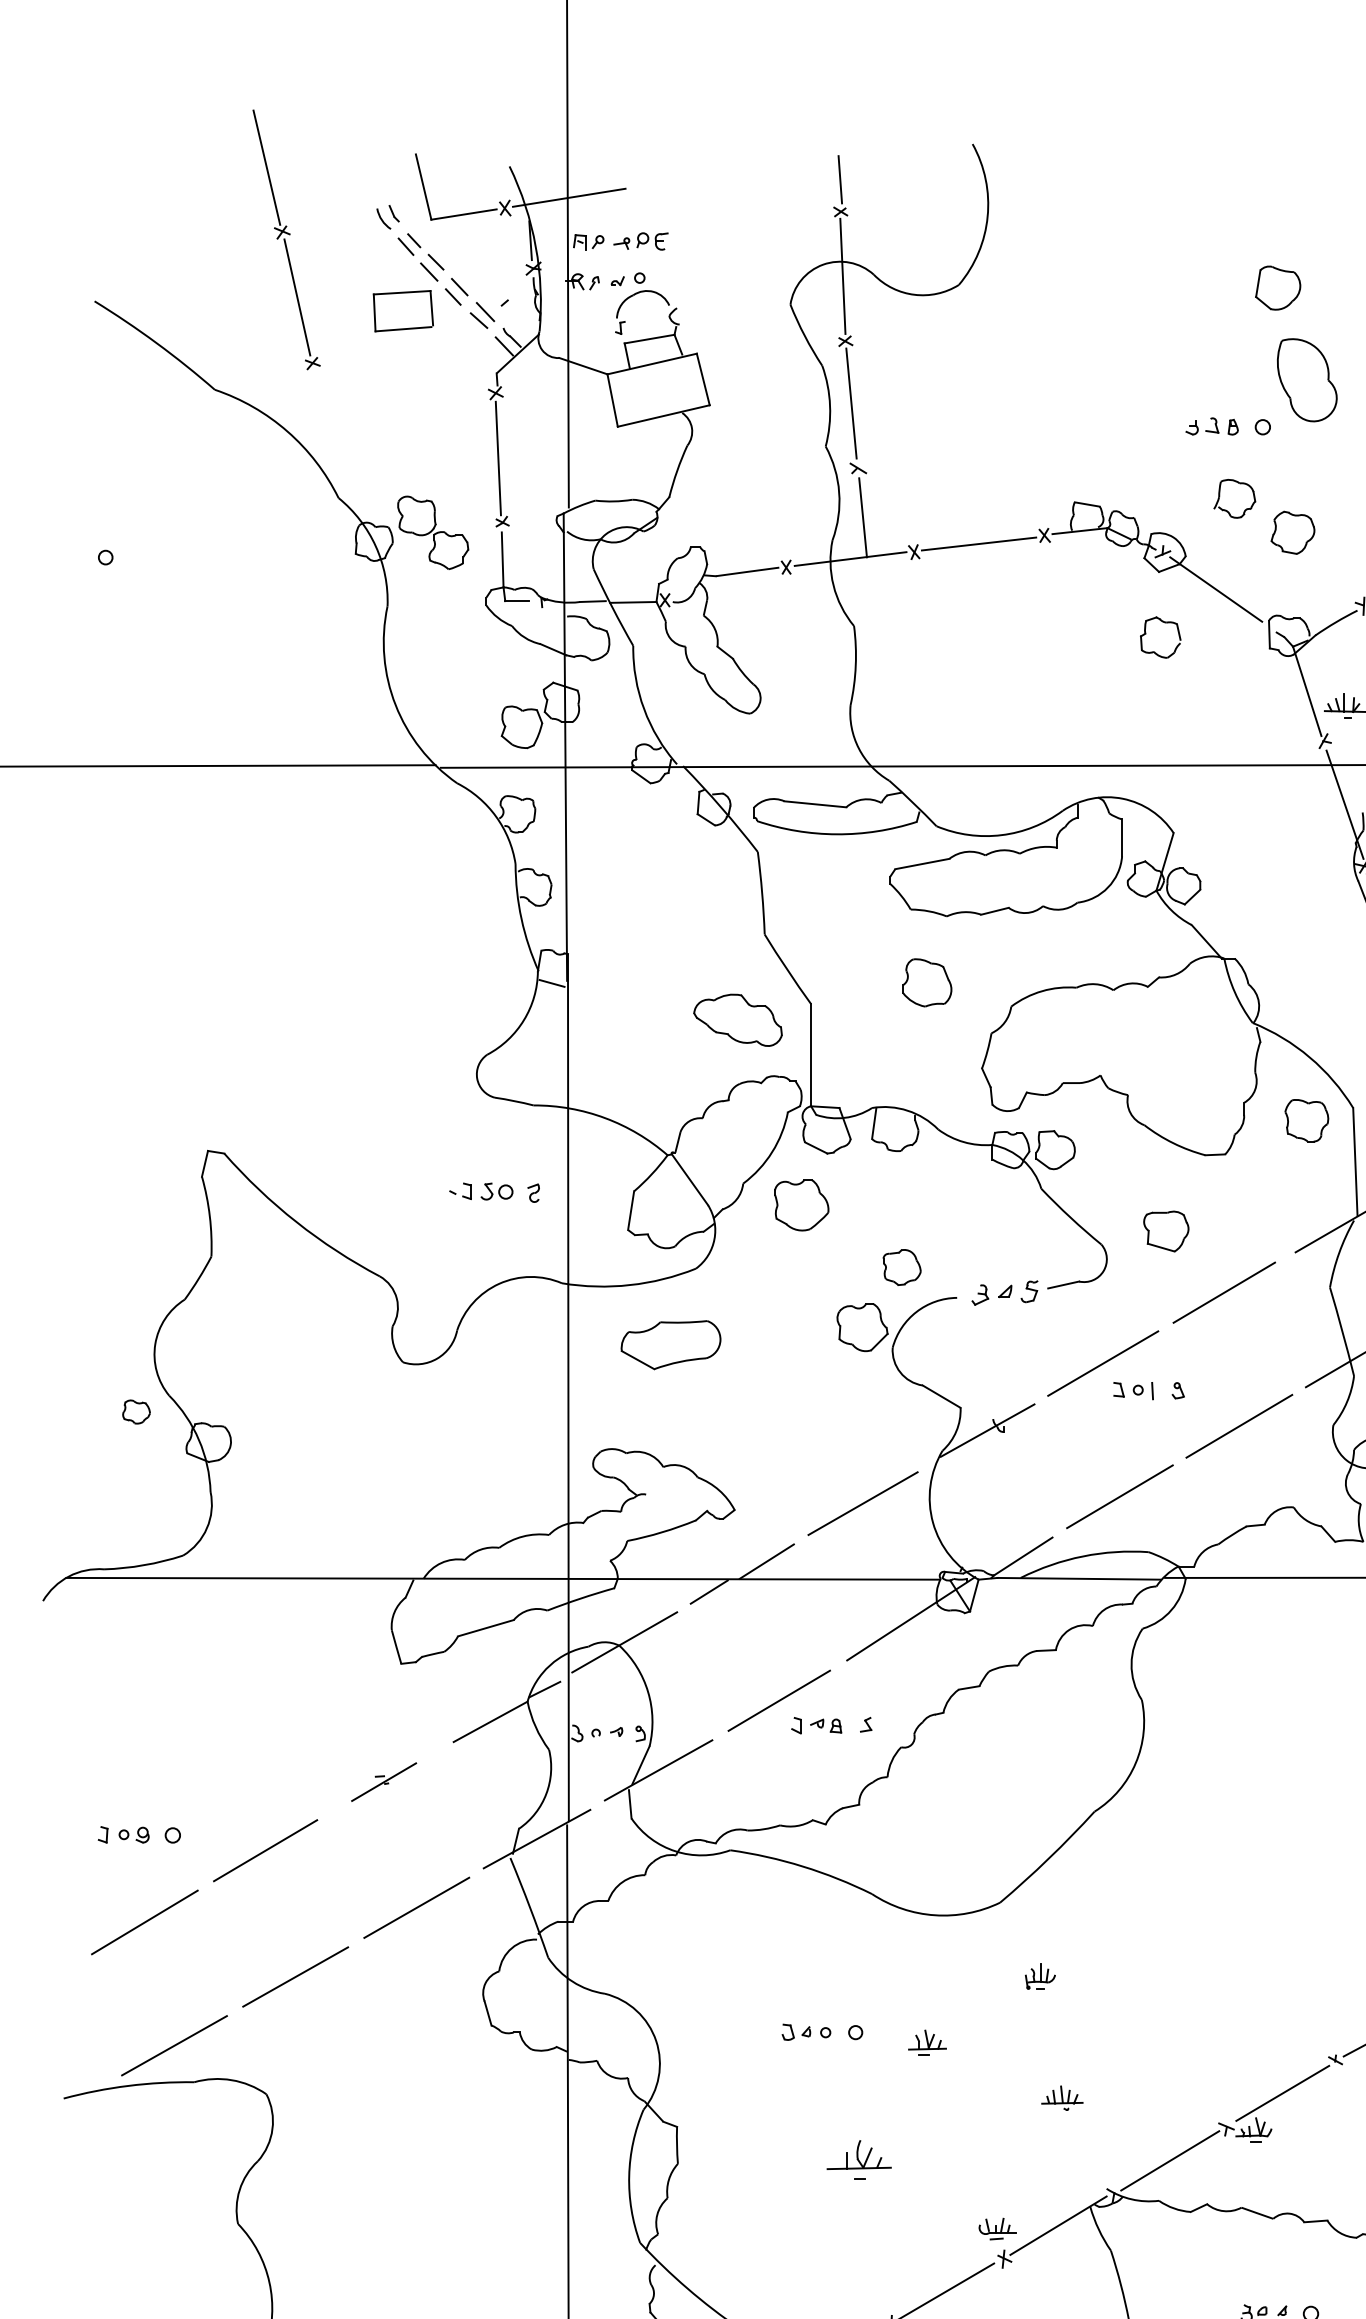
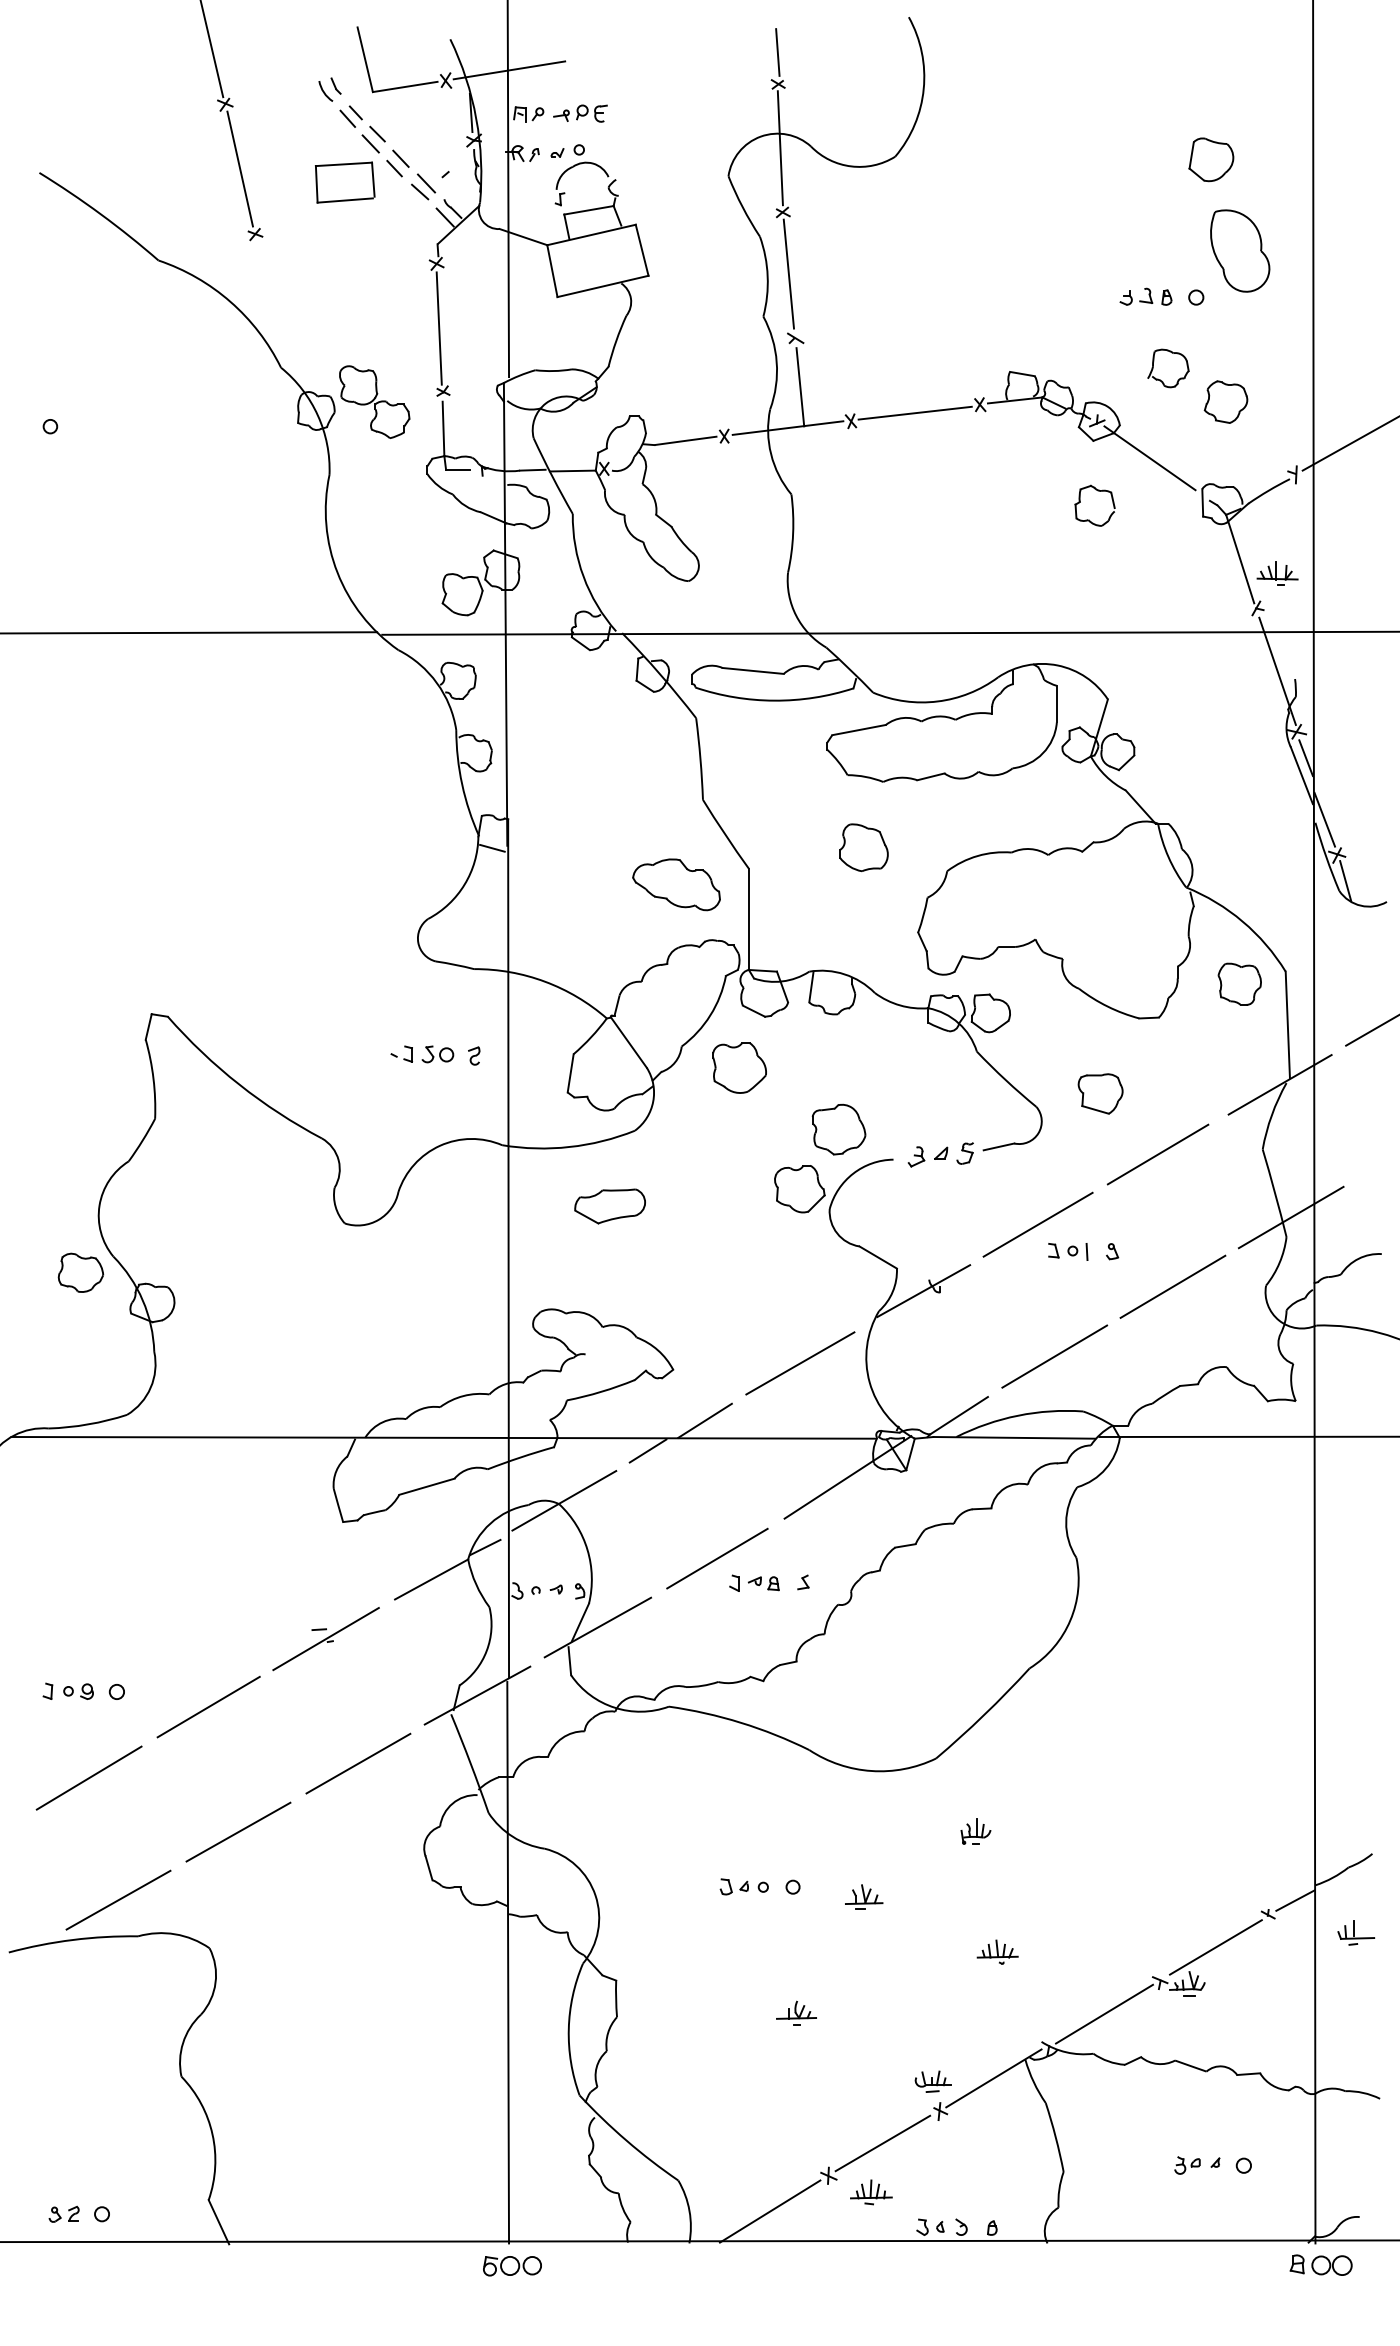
part: (901, 1267) -> (838, 1129), size x1.43
part: (670, 1345) -> (609, 1206), size x0.71
part: (136, 1411) -> (80, 1272), size x1.67
part: (383, 1782) -> (325, 1639), size x1.67
part: (859, 2159) -> (796, 2012), size x0.62

